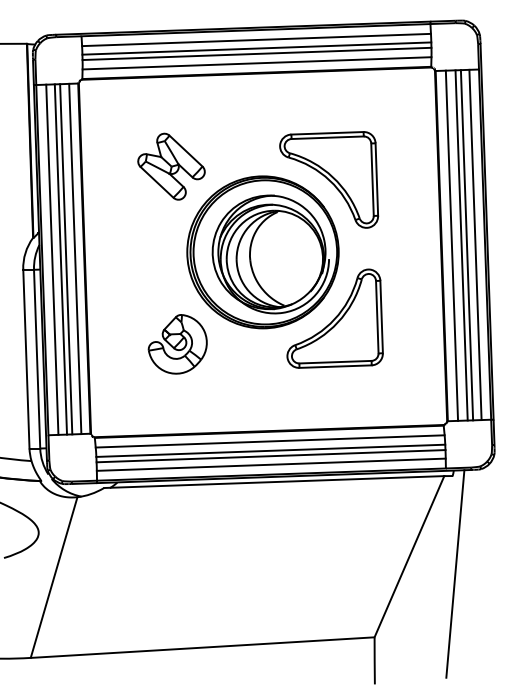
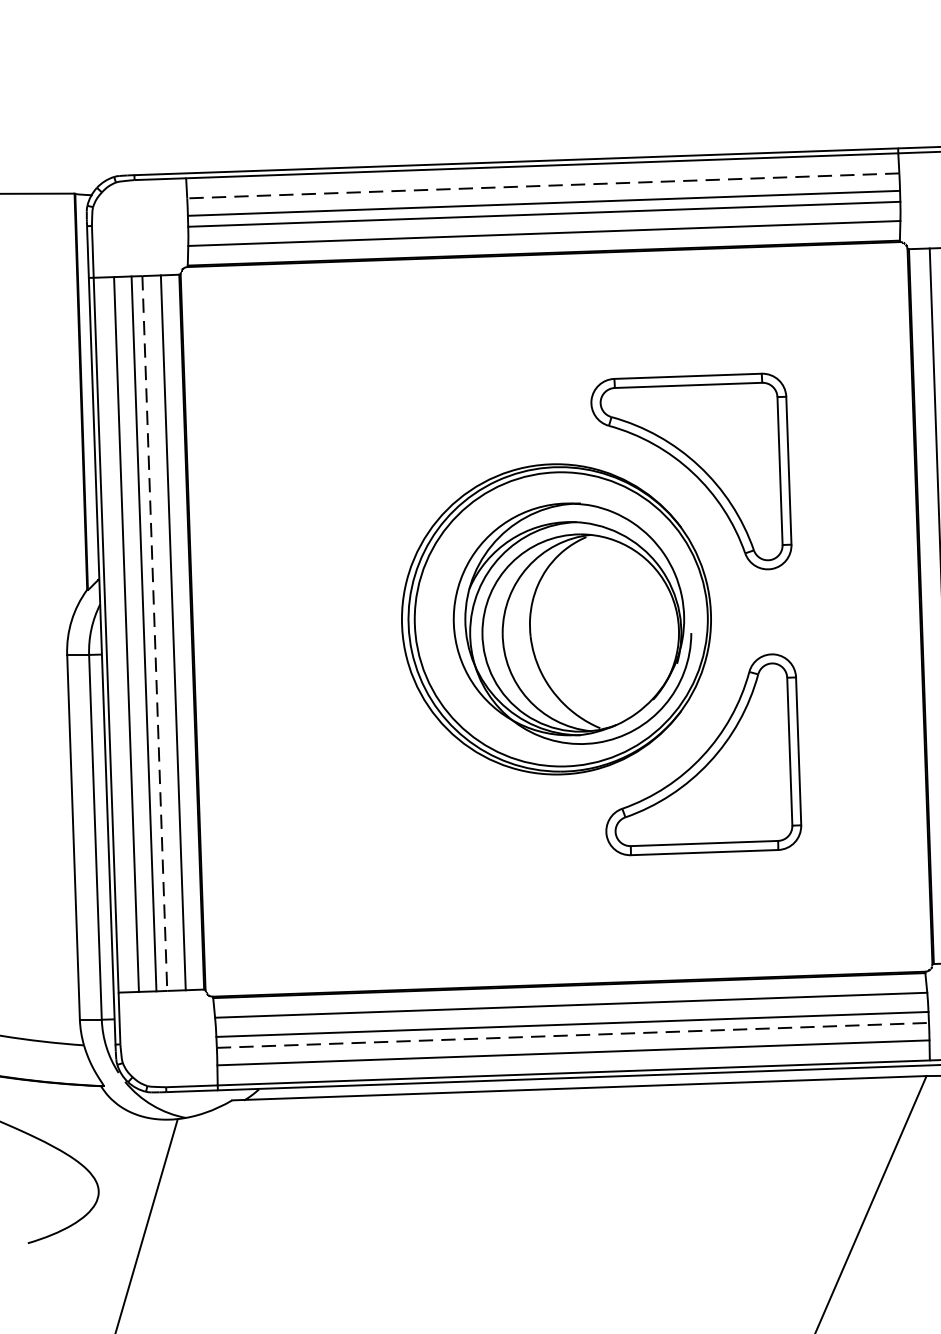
line: (256, 40) -> (543, 186), solid -> dashed
part: (171, 166) -> (369, 444), removed
line: (66, 259) -> (155, 633), solid -> dashed
part: (177, 344) -> (381, 807), removed
line: (271, 456) -> (573, 1036), solid -> dashed

